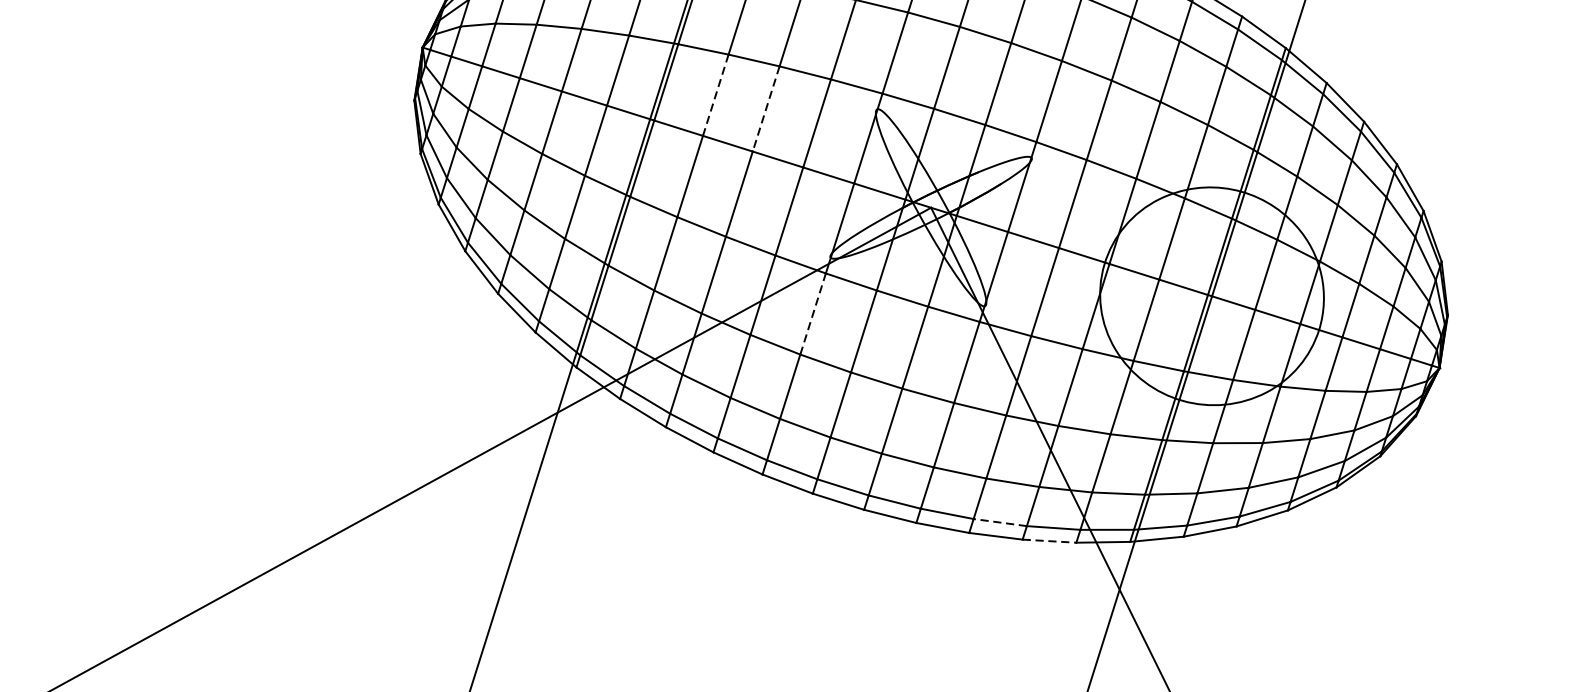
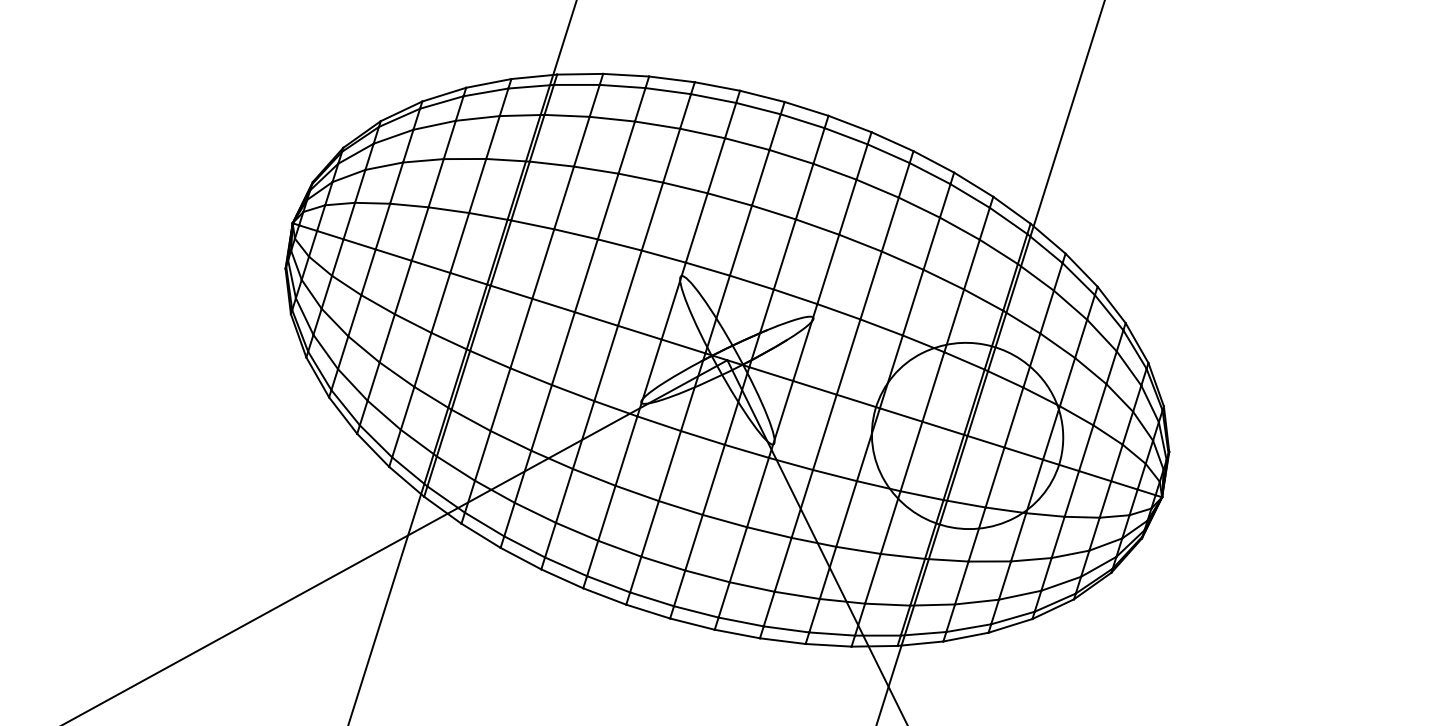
line: (716, 95) -> (543, 264), dashed -> solid
line: (766, 109) -> (586, 276), dashed -> solid
line: (813, 313) -> (626, 450), dashed -> solid
line: (1000, 522) -> (786, 629), dashed -> solid
line: (1050, 541) -> (829, 645), dashed -> solid

